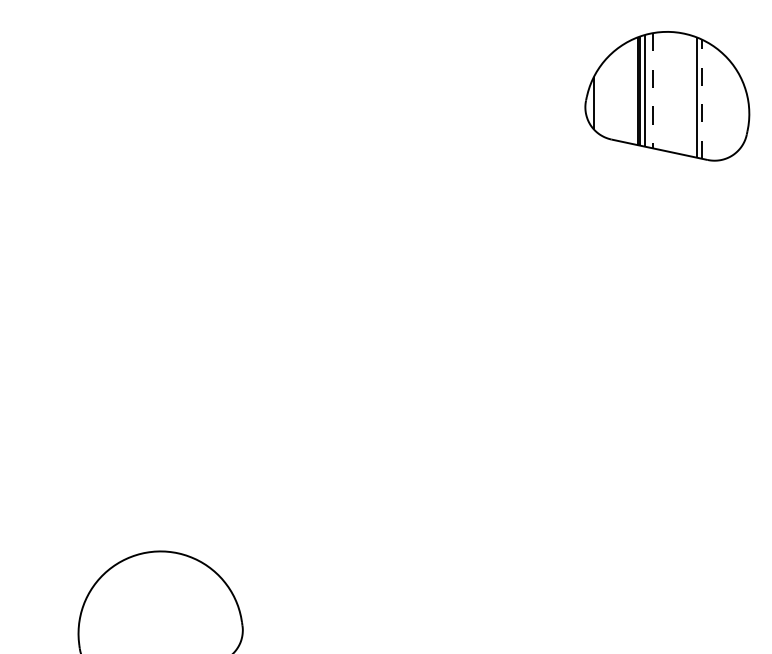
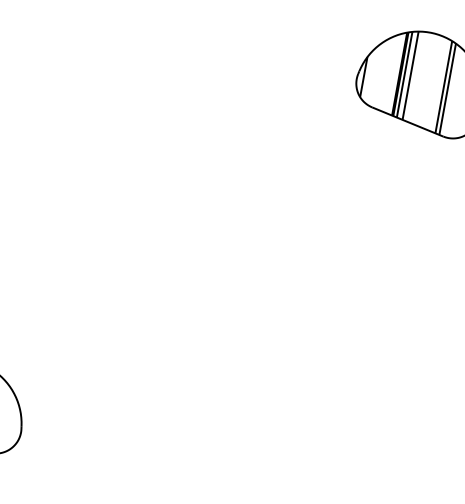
line: (652, 90) -> (410, 75), dashed -> solid
line: (702, 98) -> (447, 88), dashed -> solid

